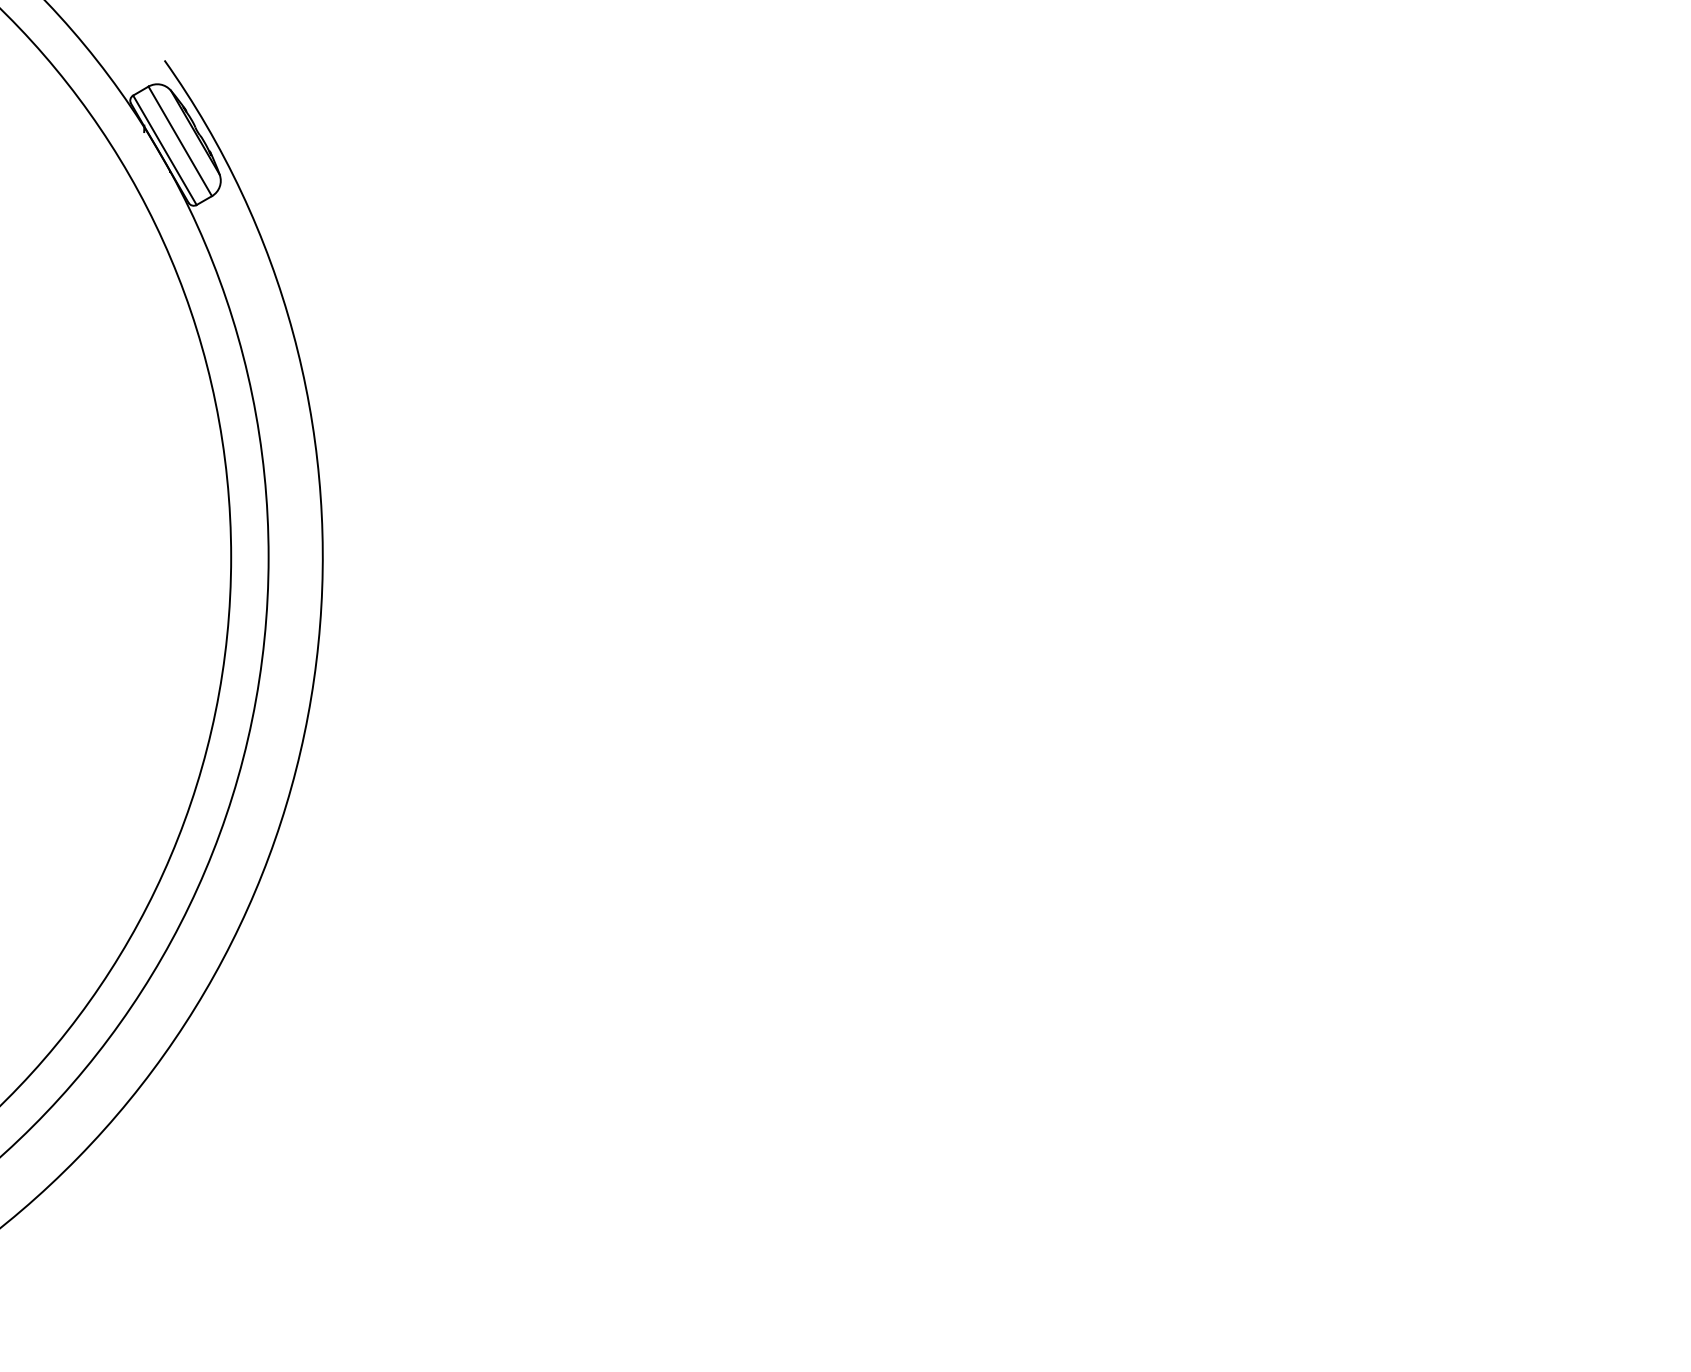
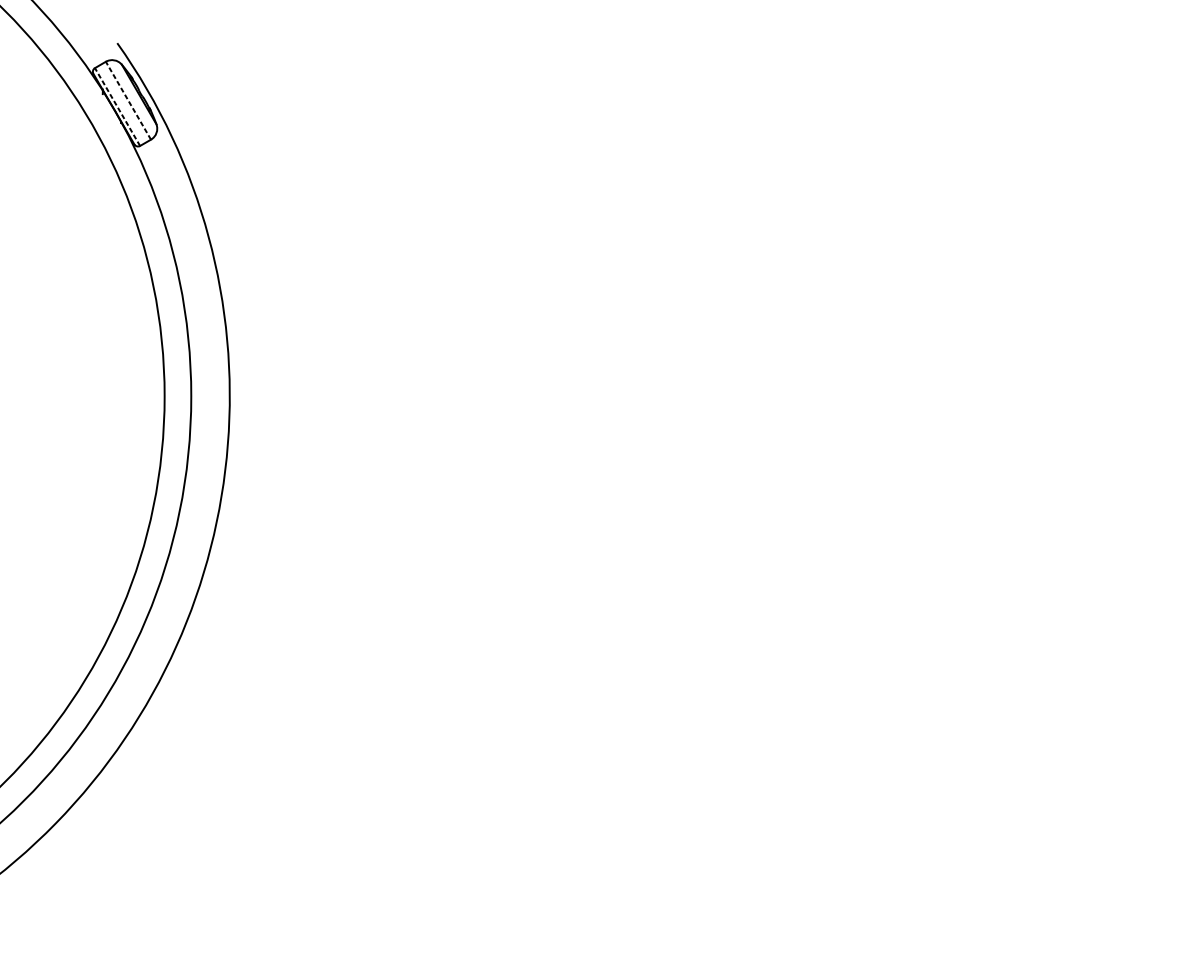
line: (180, 140) -> (128, 100), solid -> dashed
line: (164, 149) -> (117, 106), solid -> dashed

